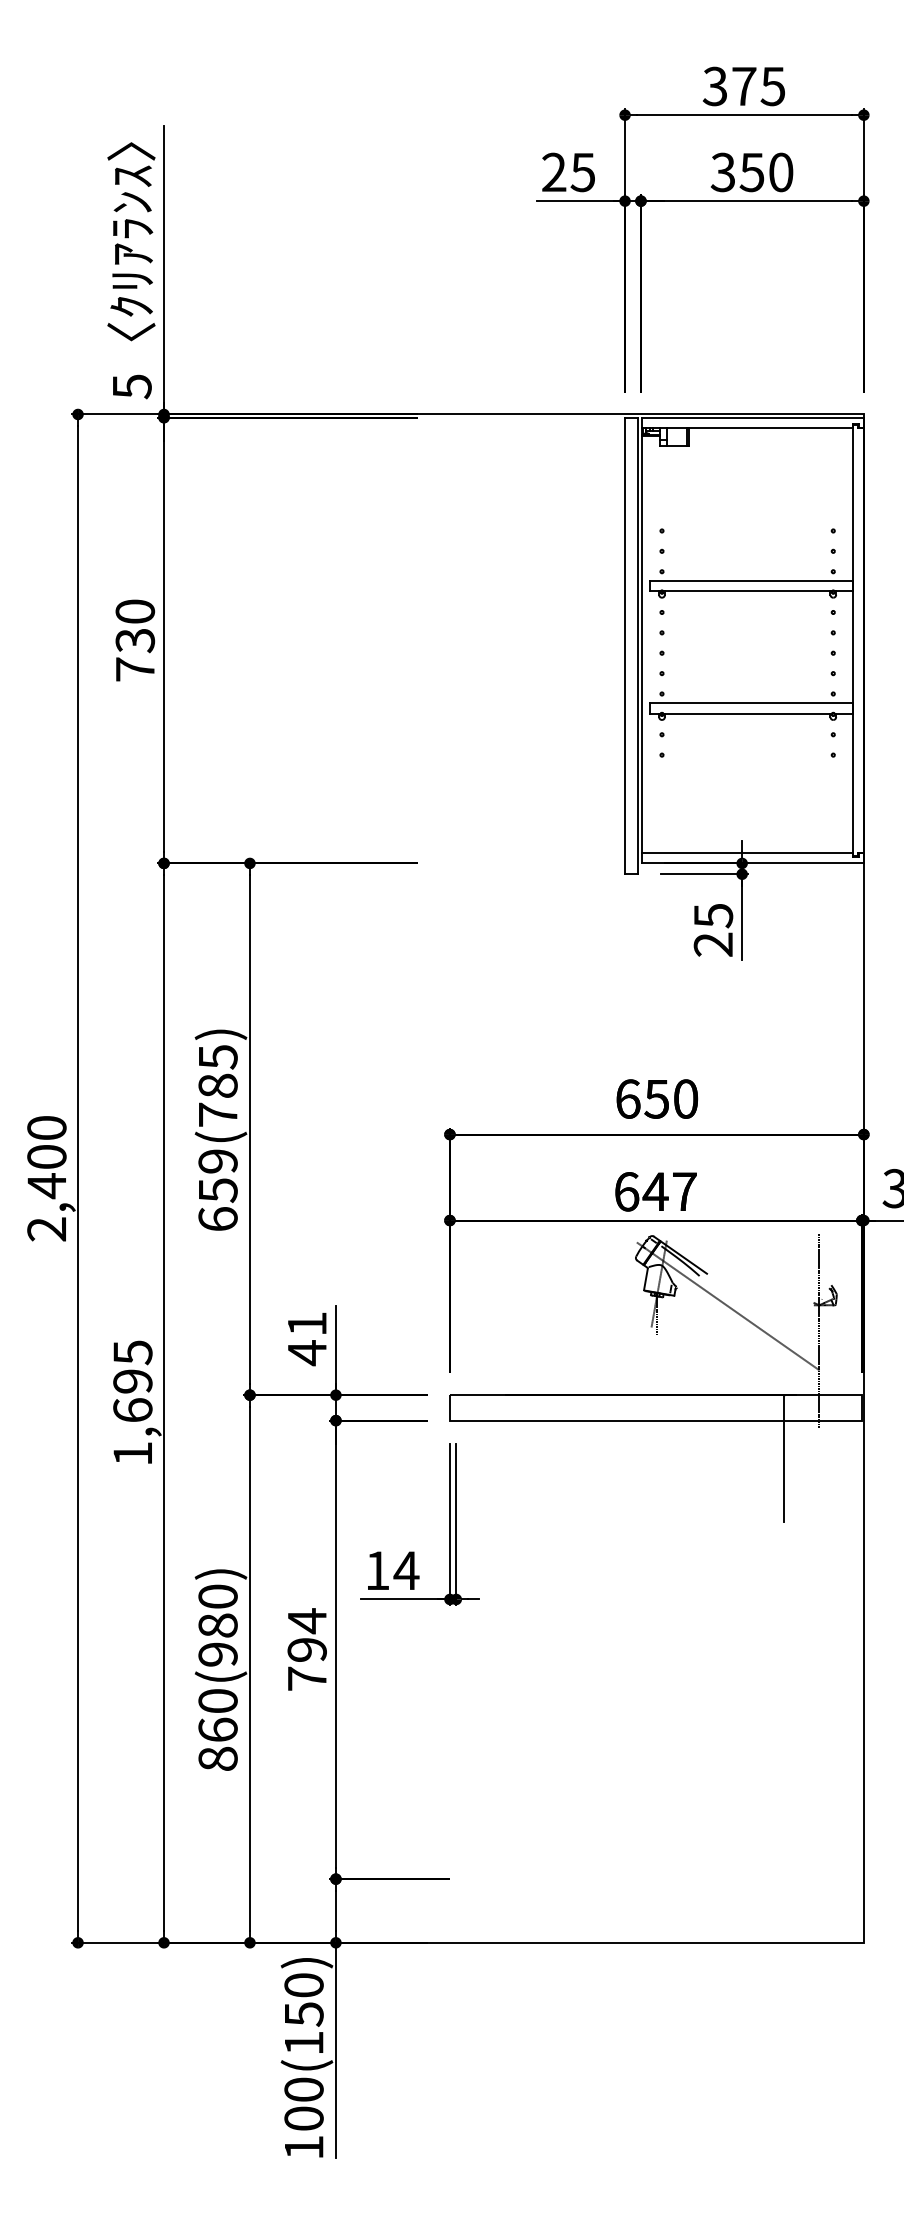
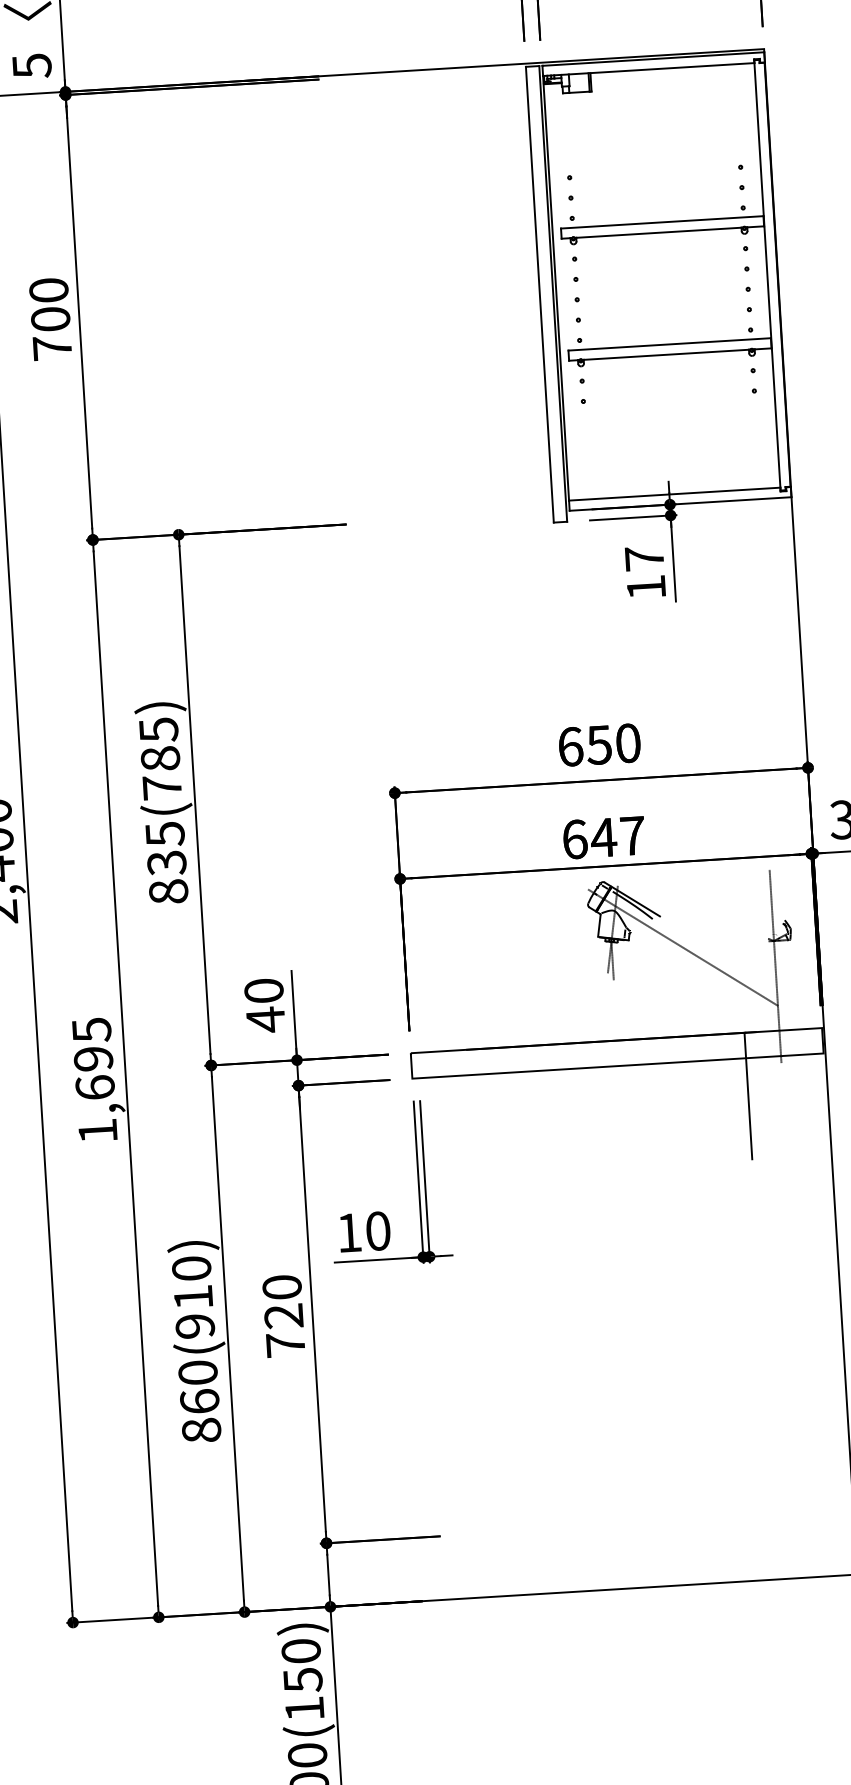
text: (134, 640) -> (49, 319), 730 -> 700
text: (713, 929) -> (645, 572), 25 -> 17
text: (217, 1190) -> (166, 863), 659(785) -> 835(785)
text: (306, 1323) -> (263, 990), 41 -> 40
text: (406, 1570) -> (378, 1230), 14 -> 10
text: (217, 1625) -> (192, 1297), 860(980) -> 860(910)
text: (306, 1634) -> (282, 1300), 794 -> 720

